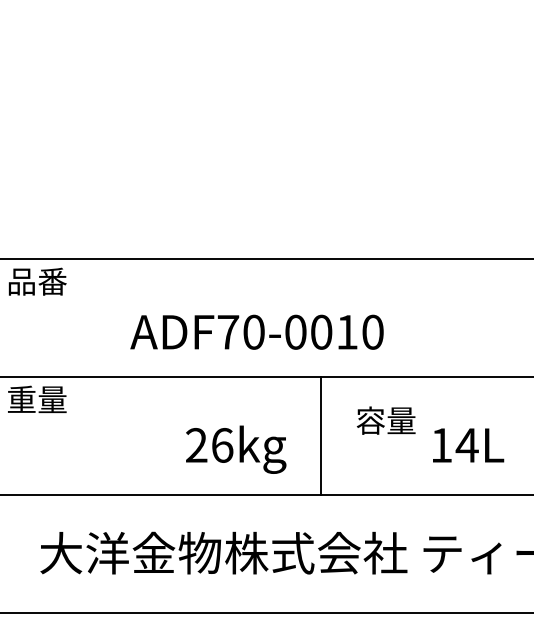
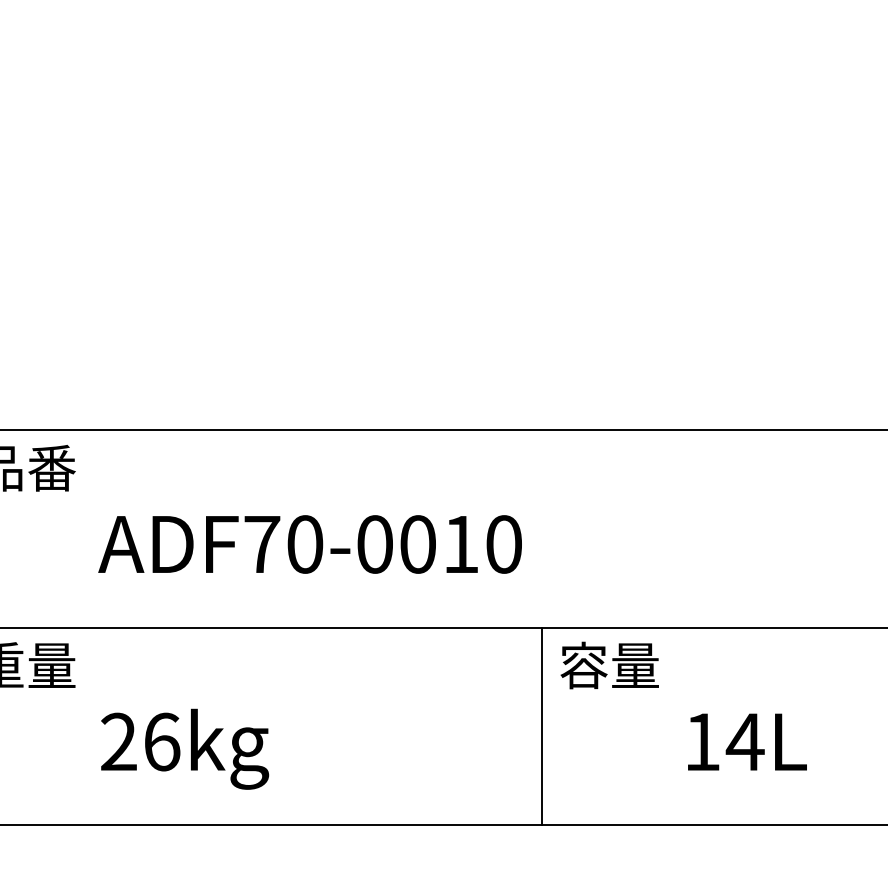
text: (256, 331) -> (309, 543), moved
text: (386, 420) -> (610, 665), moved
line: (320, 436) -> (541, 727), moved
text: (236, 449) -> (185, 748), moved

